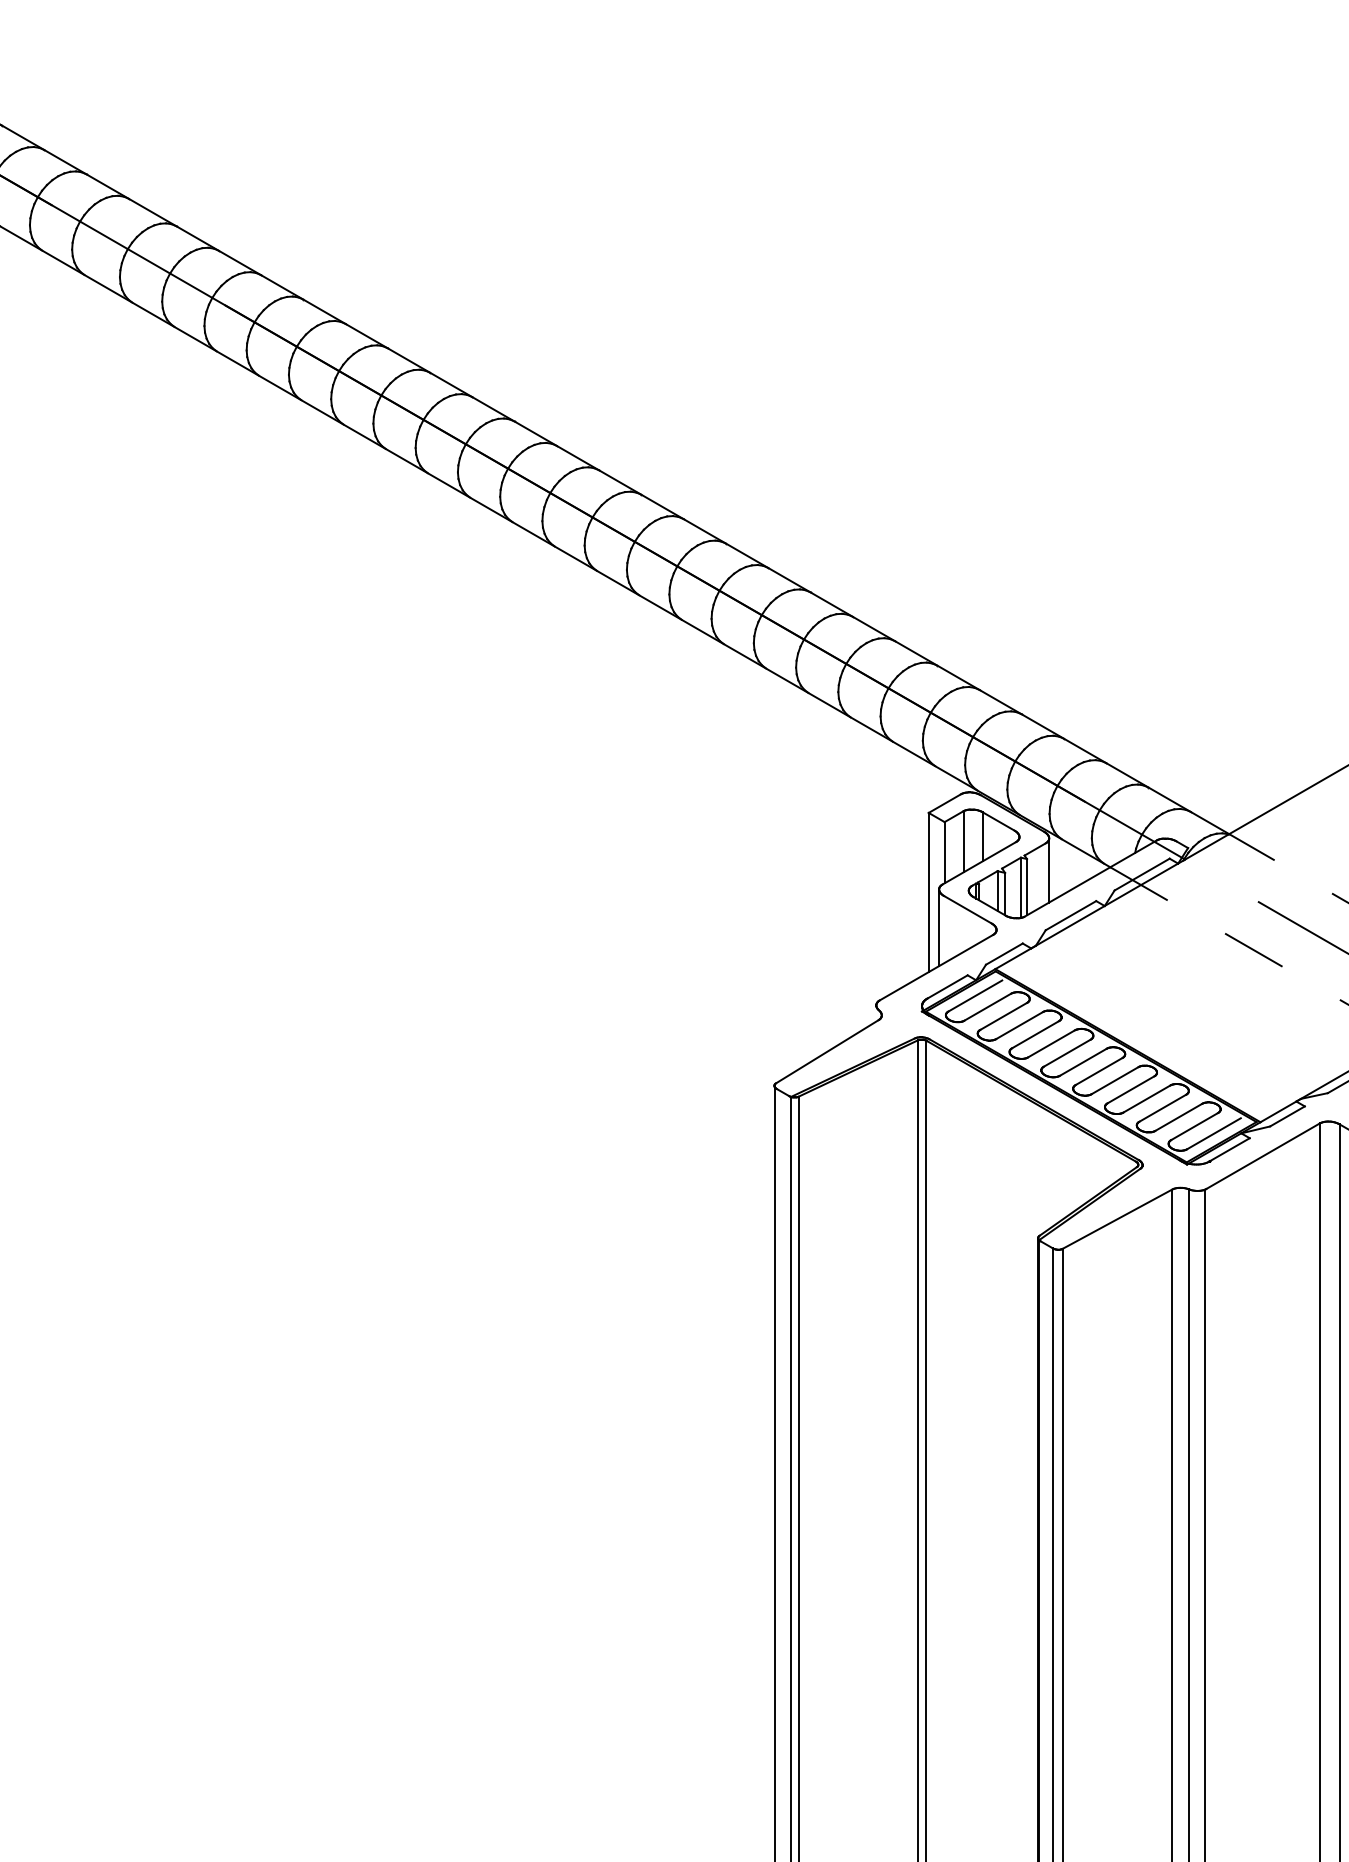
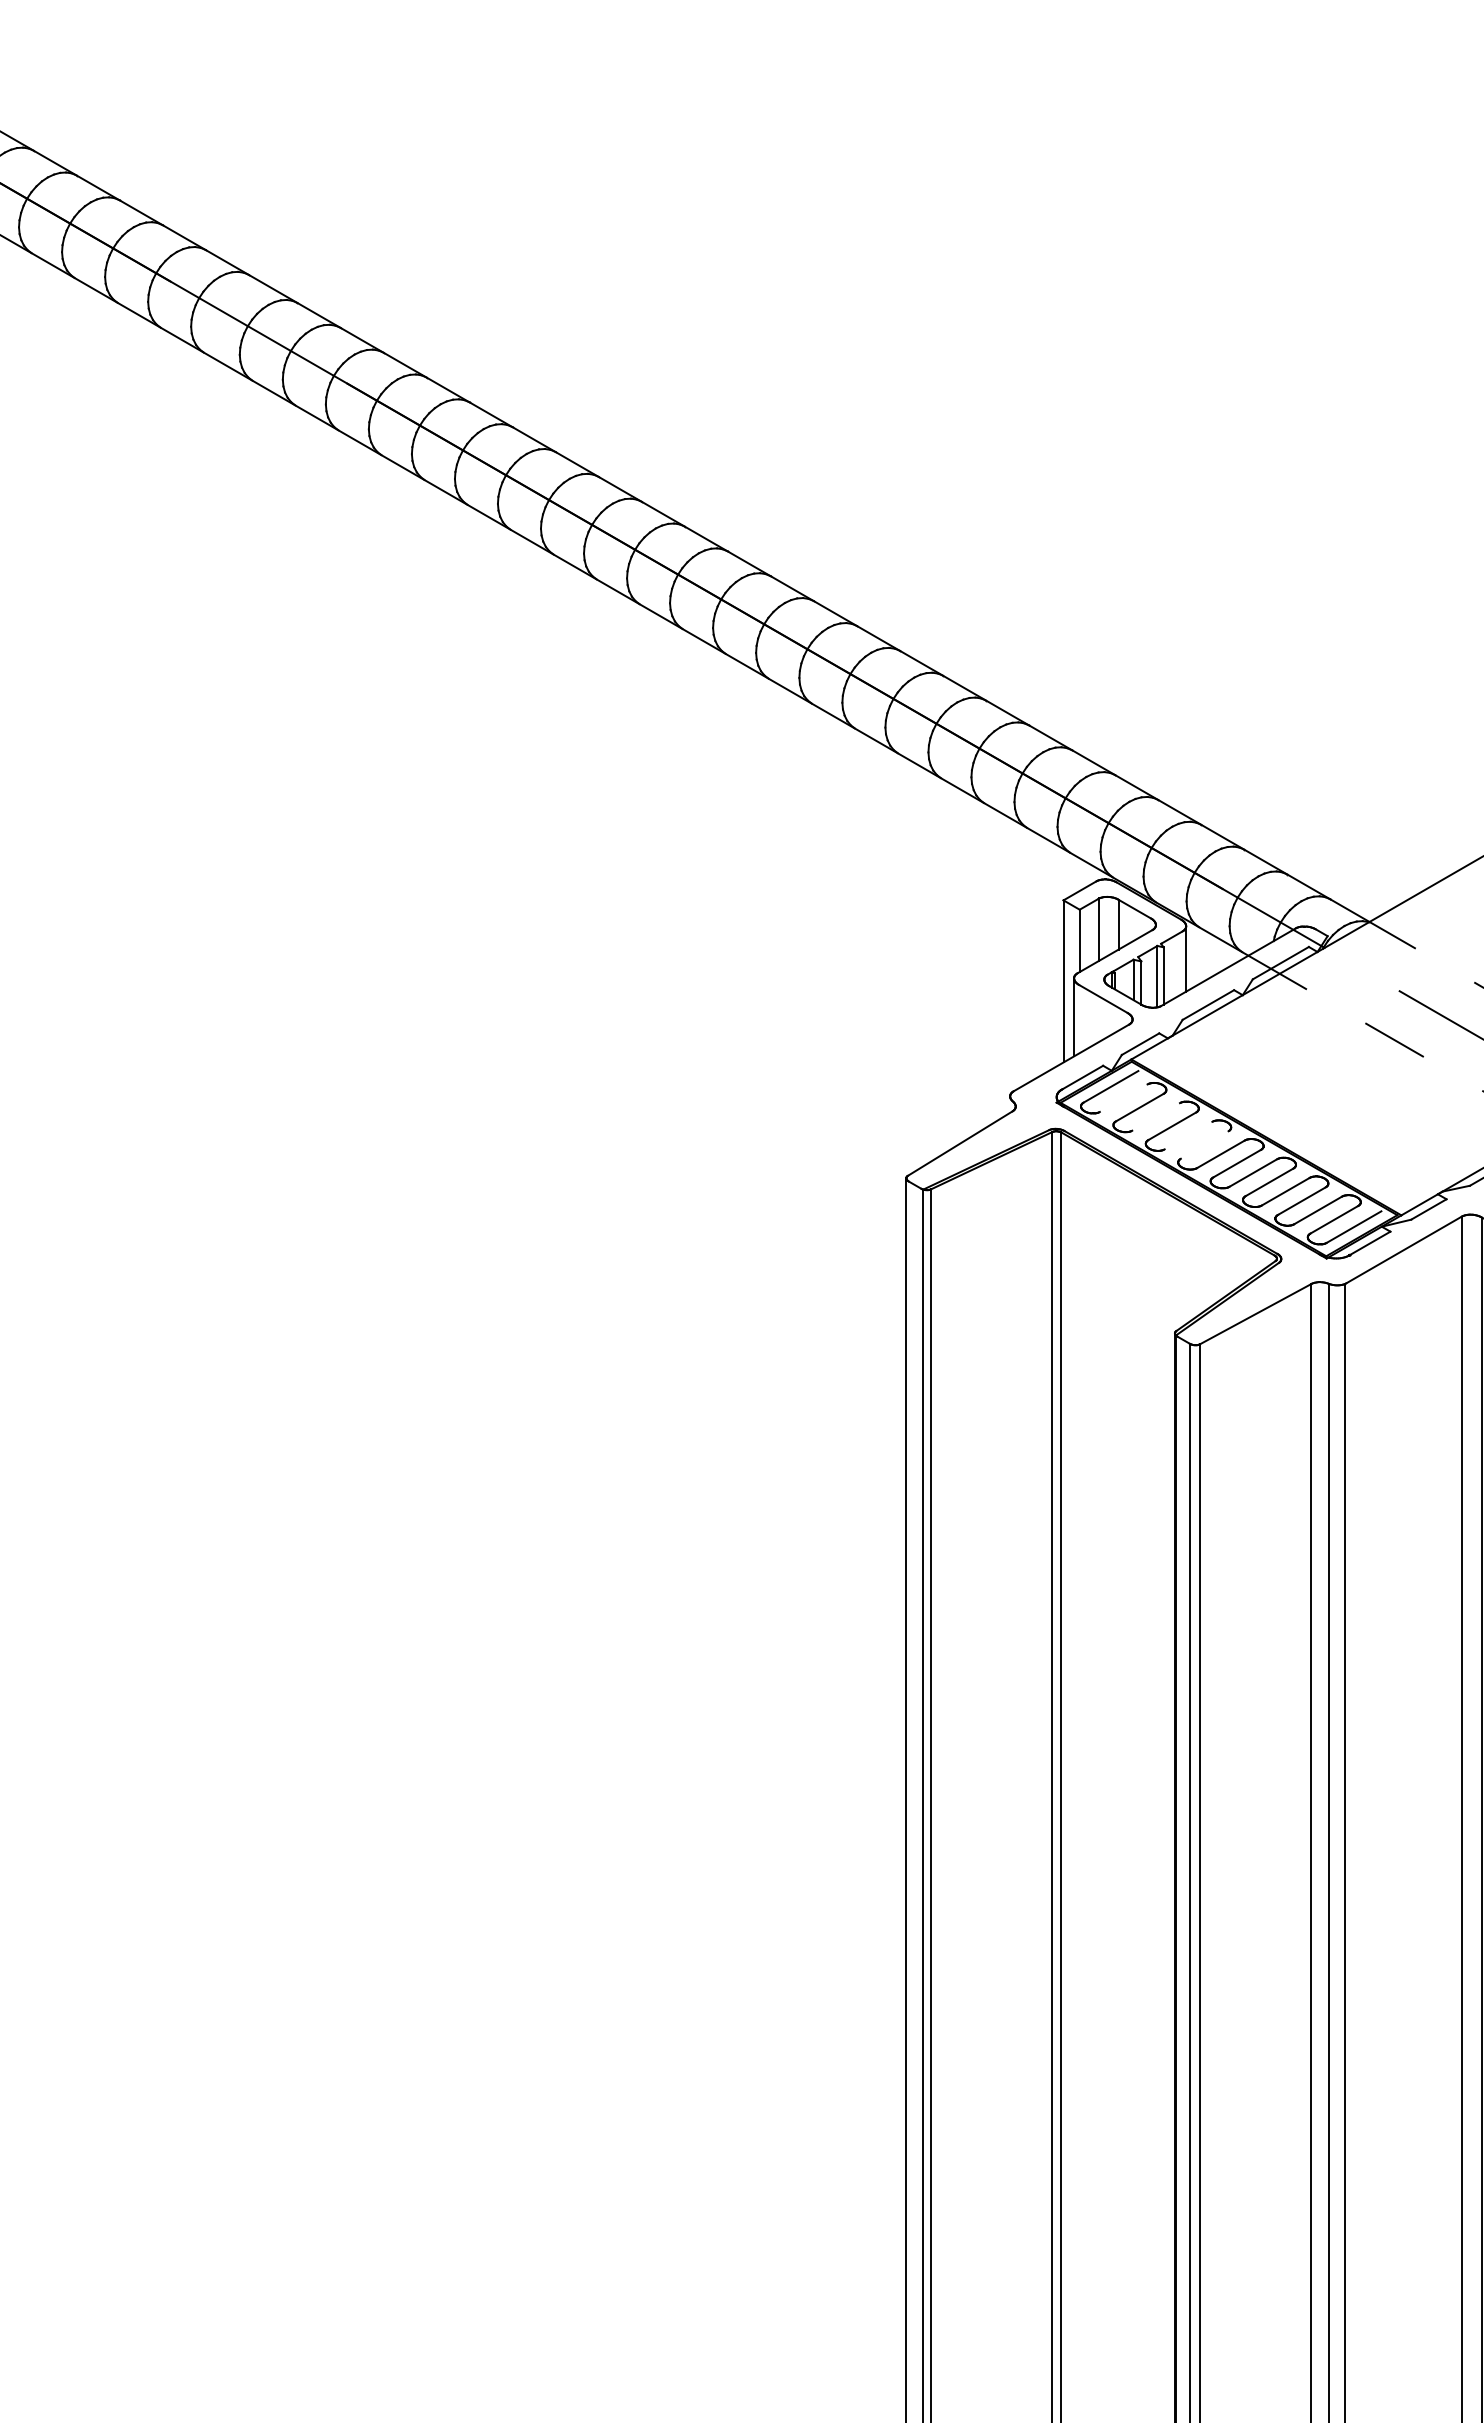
line: (987, 1006) -> (1123, 1097), removed
line: (1019, 1025) -> (1155, 1116), removed
line: (1051, 1043) -> (1188, 1135), removed
line: (1067, 1052) -> (1204, 1144), removed

